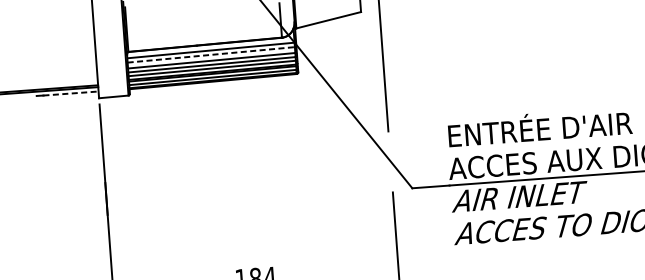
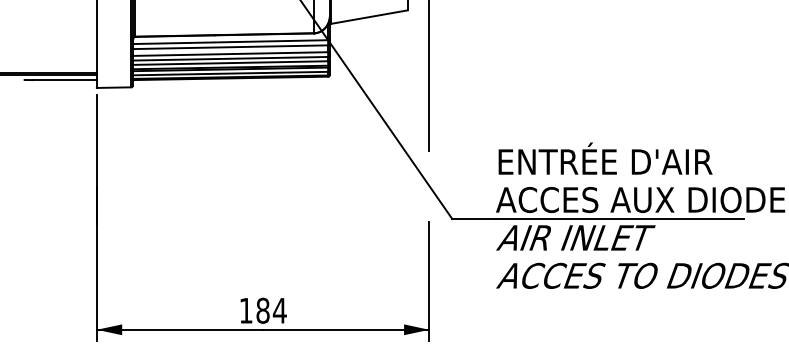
line: (211, 55) -> (230, 47), dashed -> solid
line: (71, 93) -> (65, 80), dashed -> solid

